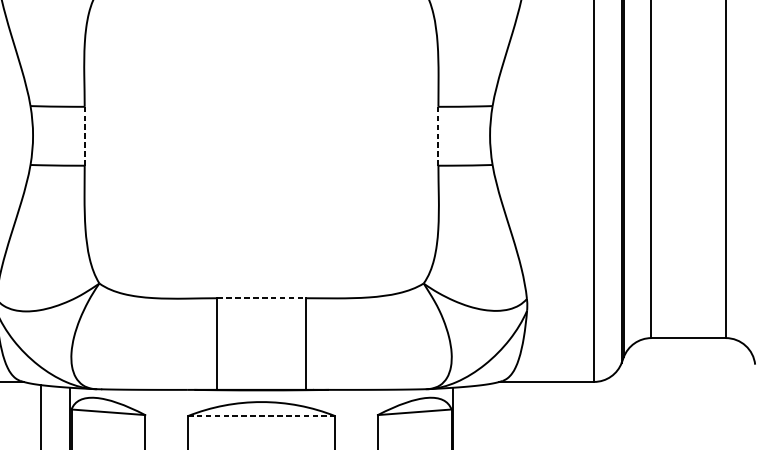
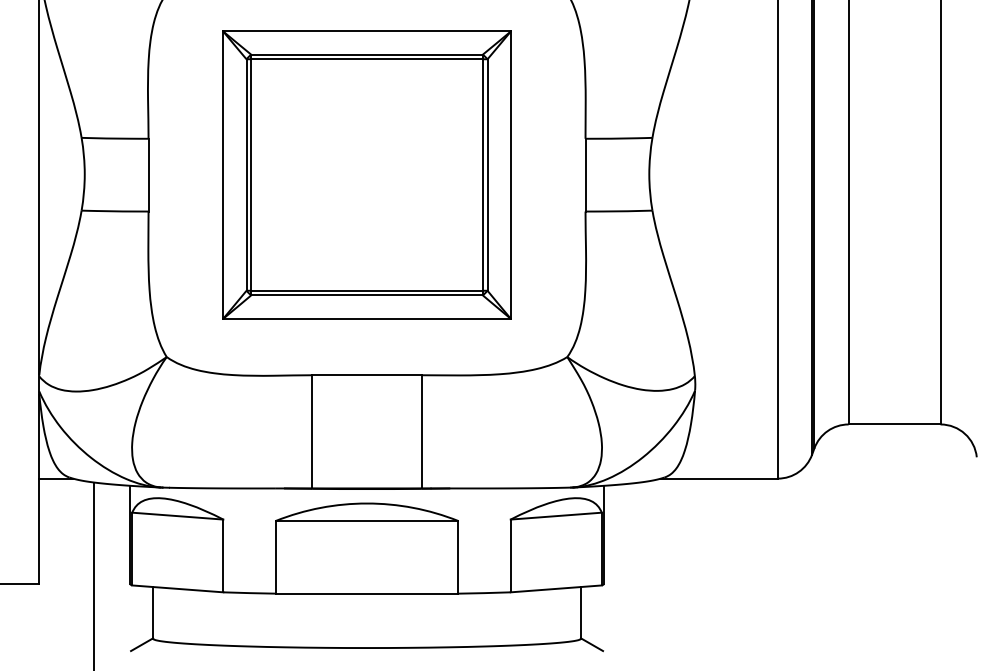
line: (84, 135) -> (148, 174), dashed -> solid
part: (261, 135) -> (366, 174), added
line: (438, 136) -> (585, 175), dashed -> solid
line: (261, 298) -> (367, 375), dashed -> solid
line: (261, 415) -> (367, 520), dashed -> solid

